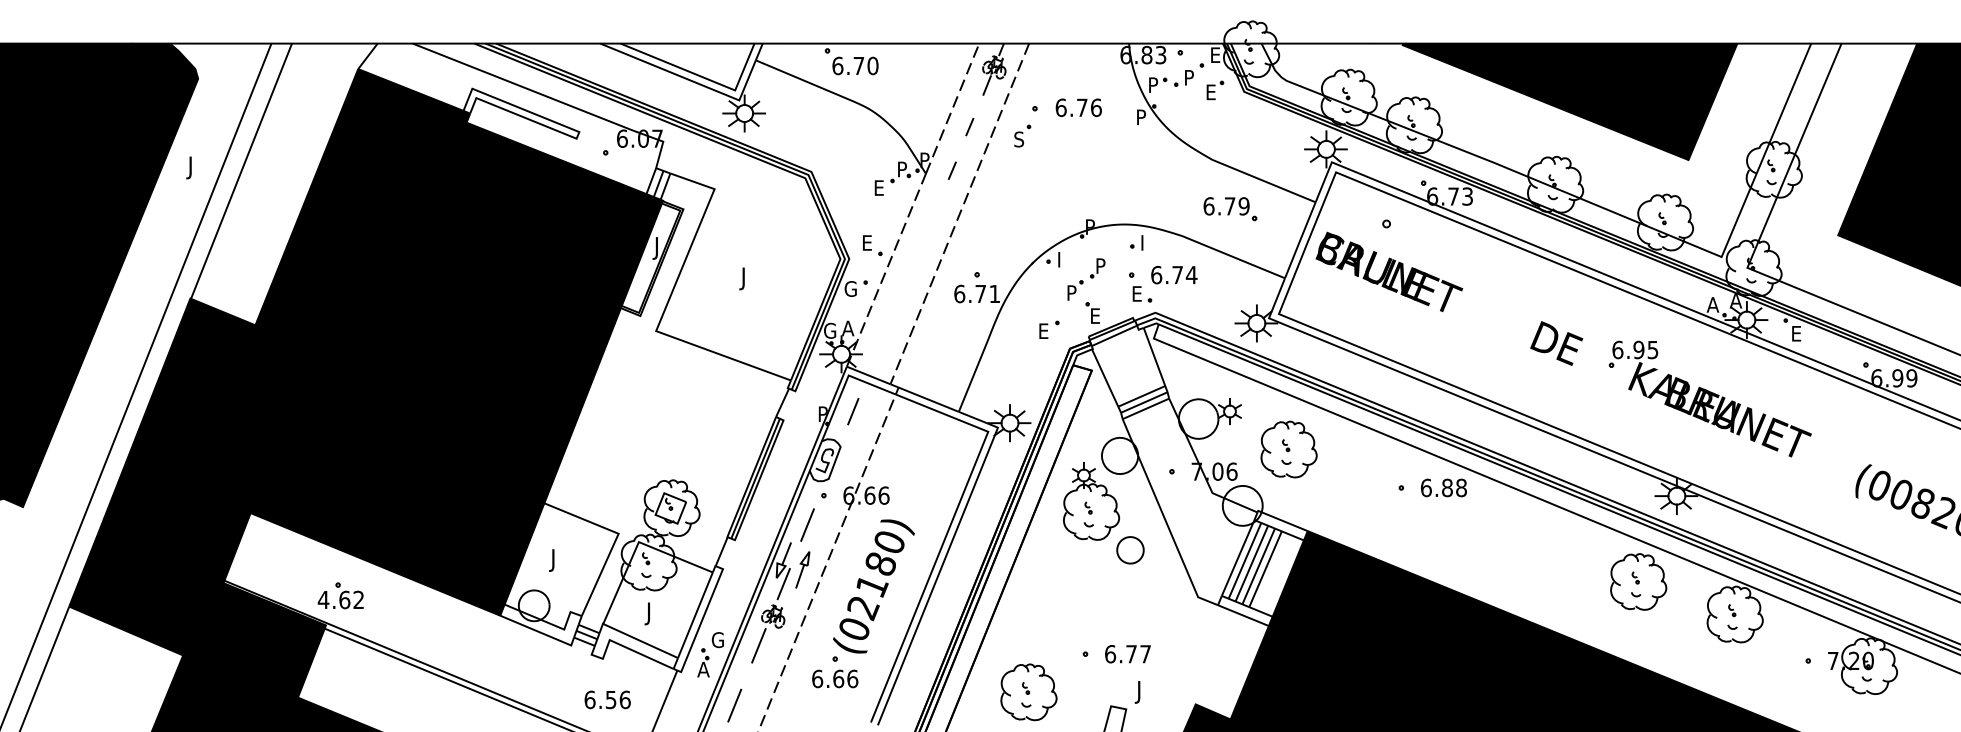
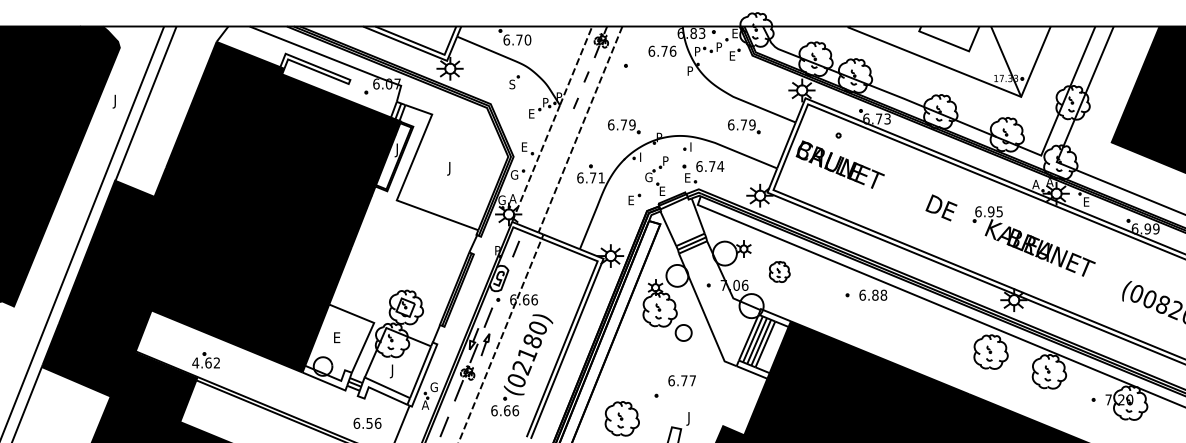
fill: (1569, 101) -> (949, 61), removed
text: (1078, 106) -> (662, 50), moved
part: (1022, 136) -> (514, 82), moved
part: (1032, 208) -> (624, 126), added
text: (1072, 293) -> (648, 177), P -> G
part: (1288, 448) -> (779, 271), size x0.6
text: (556, 561) -> (336, 339), J -> E
text: (1126, 653) -> (681, 380), moved

